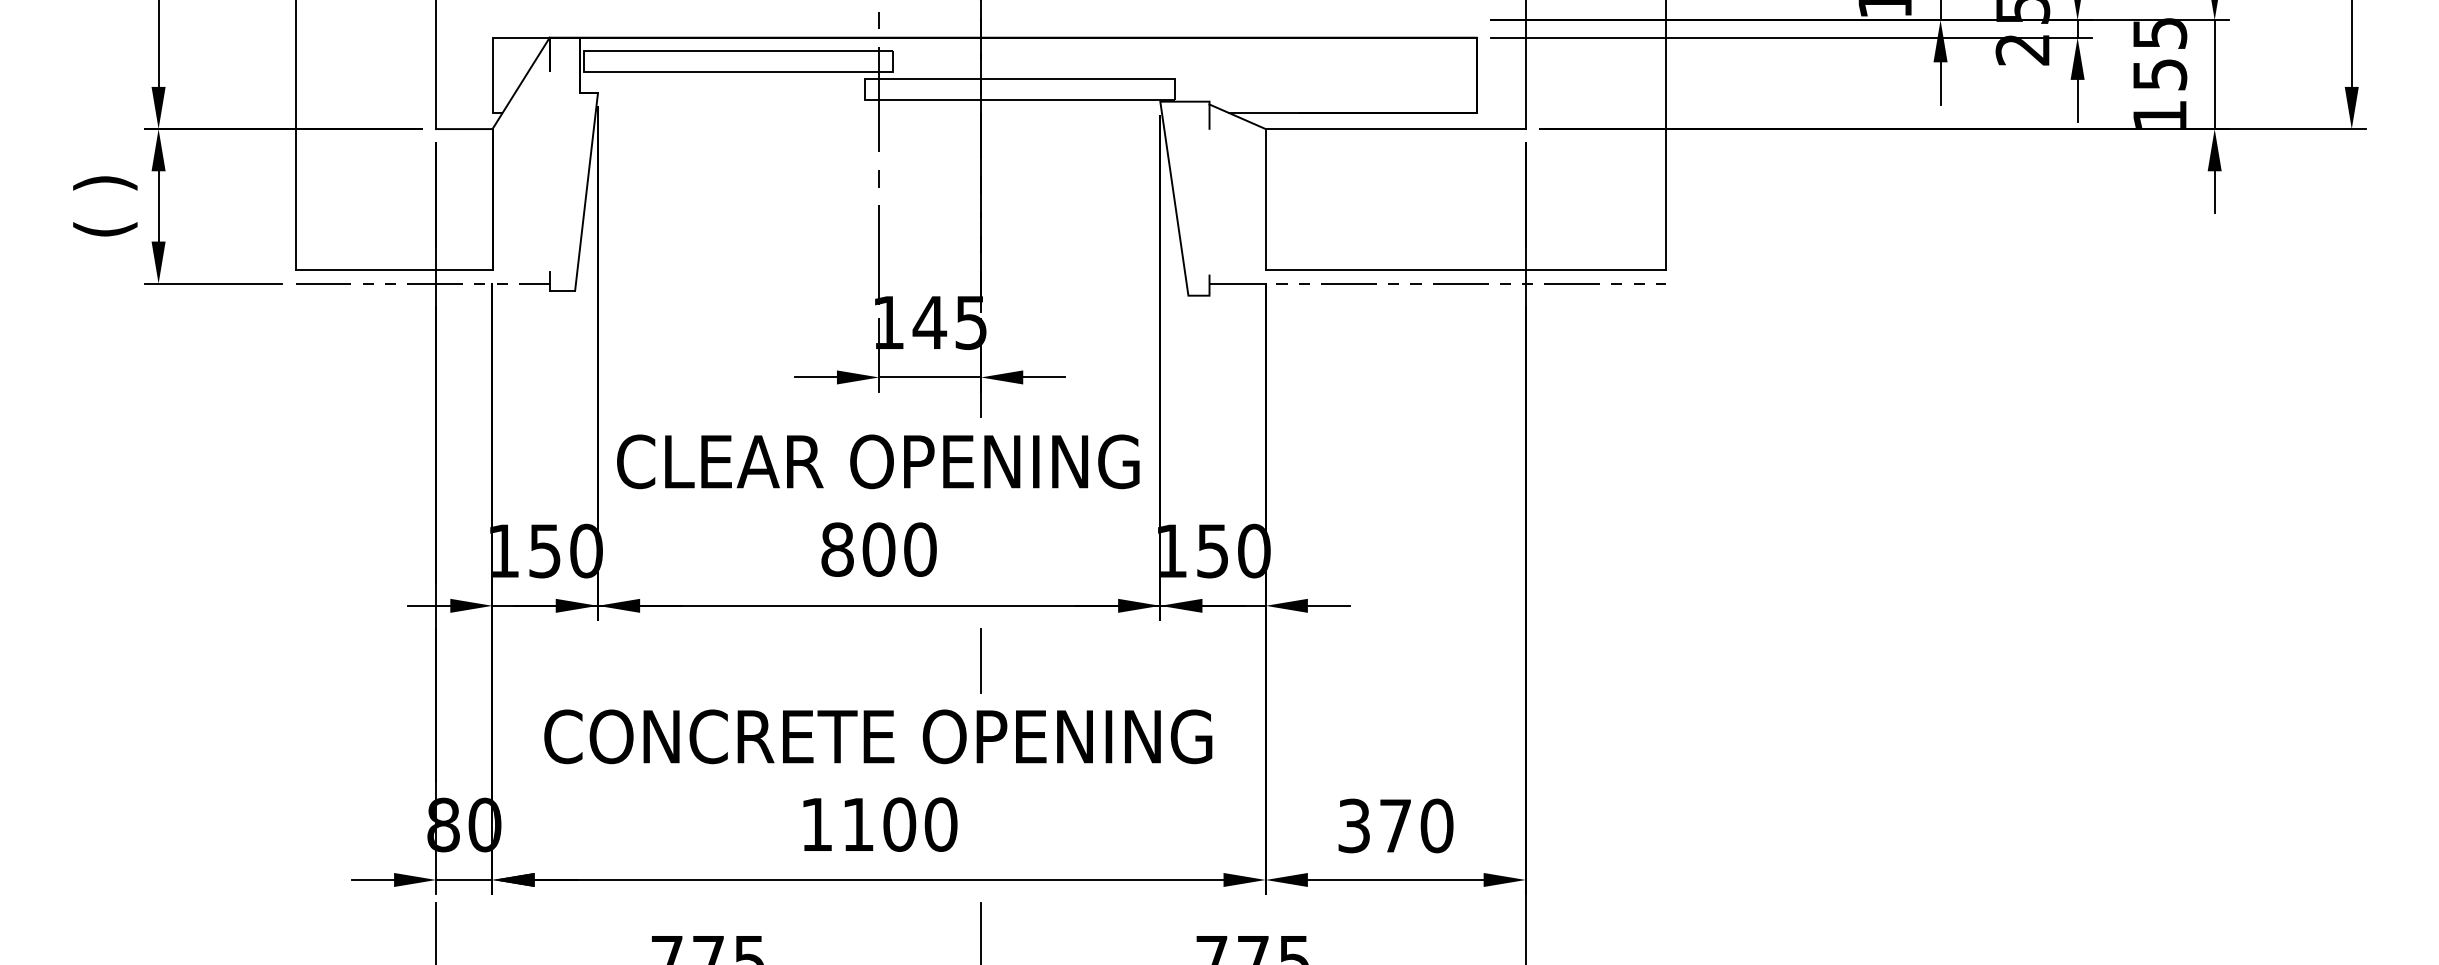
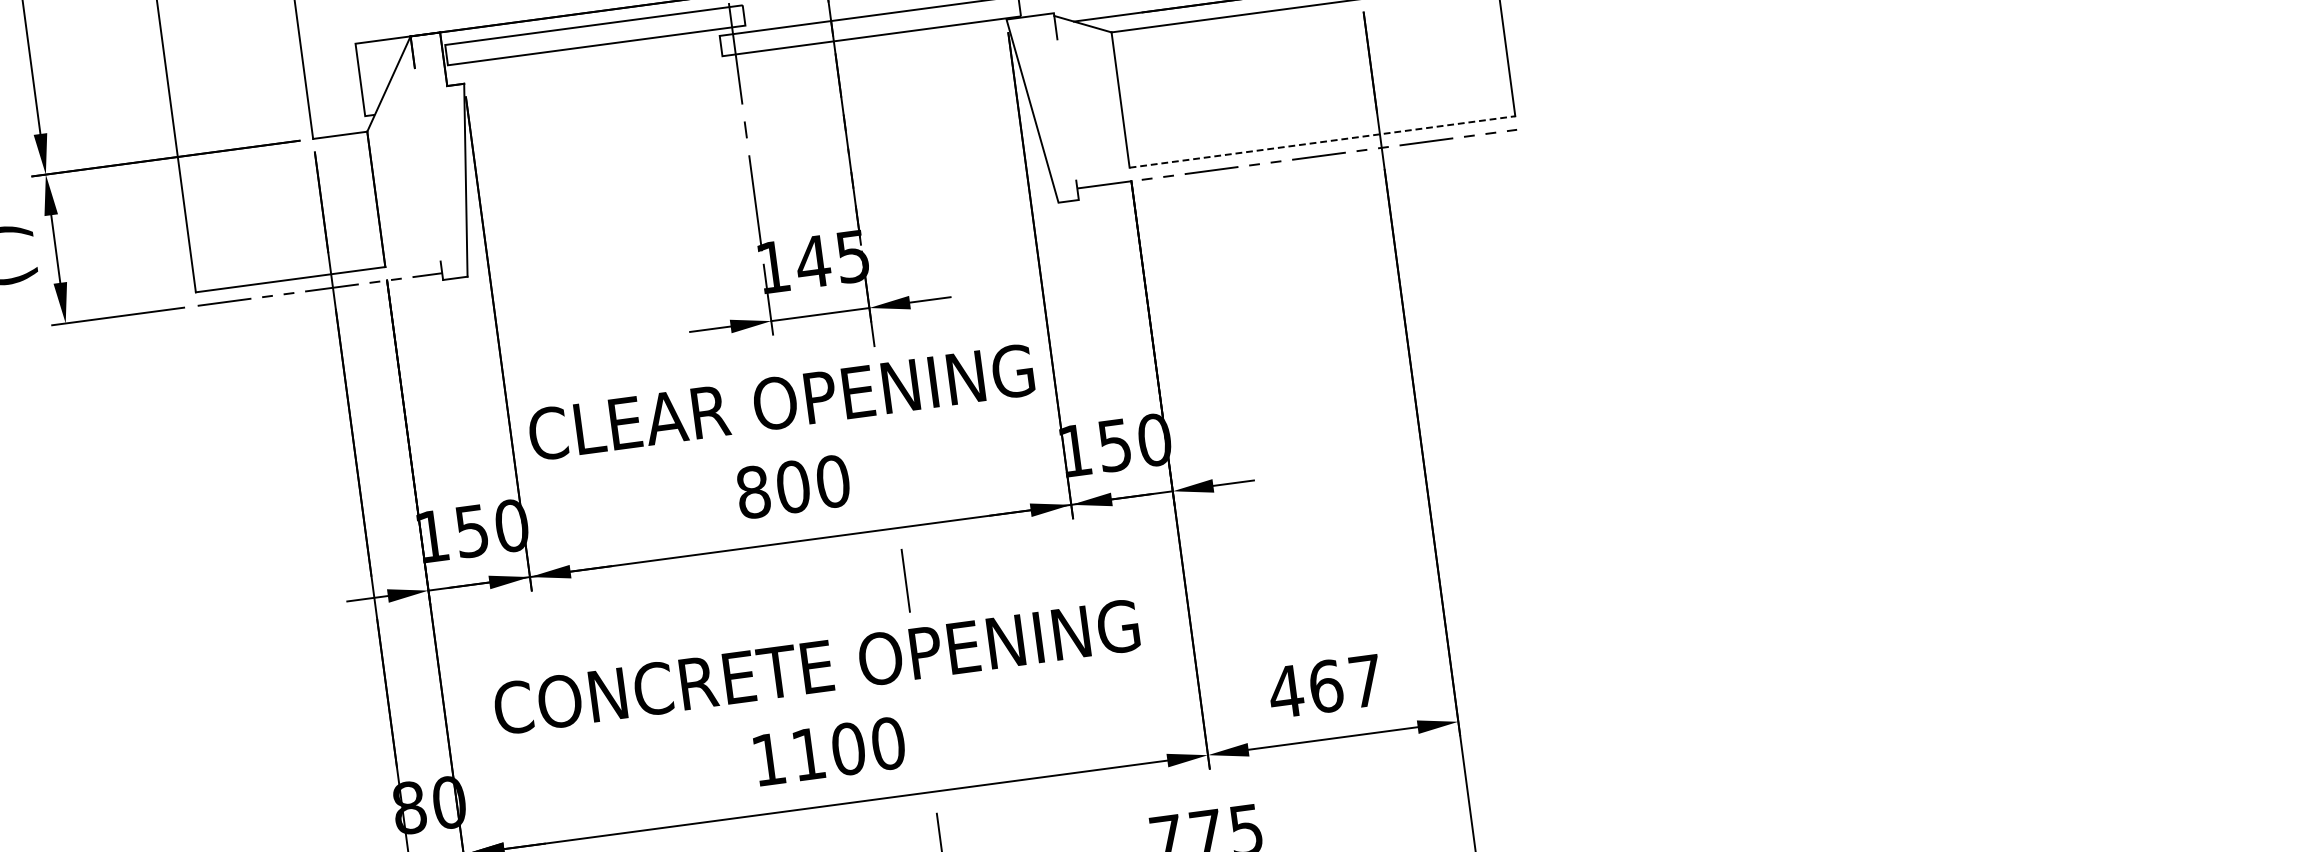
line: (1466, 269) -> (1322, 141), solid -> dashed
text: (1394, 825) -> (1324, 686), 370 -> 467

